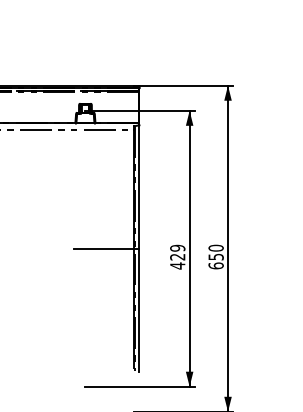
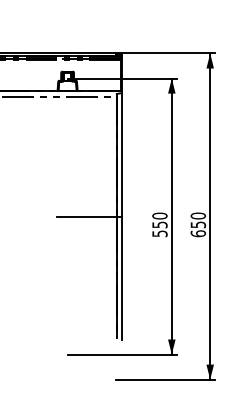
text: (177, 257) -> (159, 225), 429 -> 550

